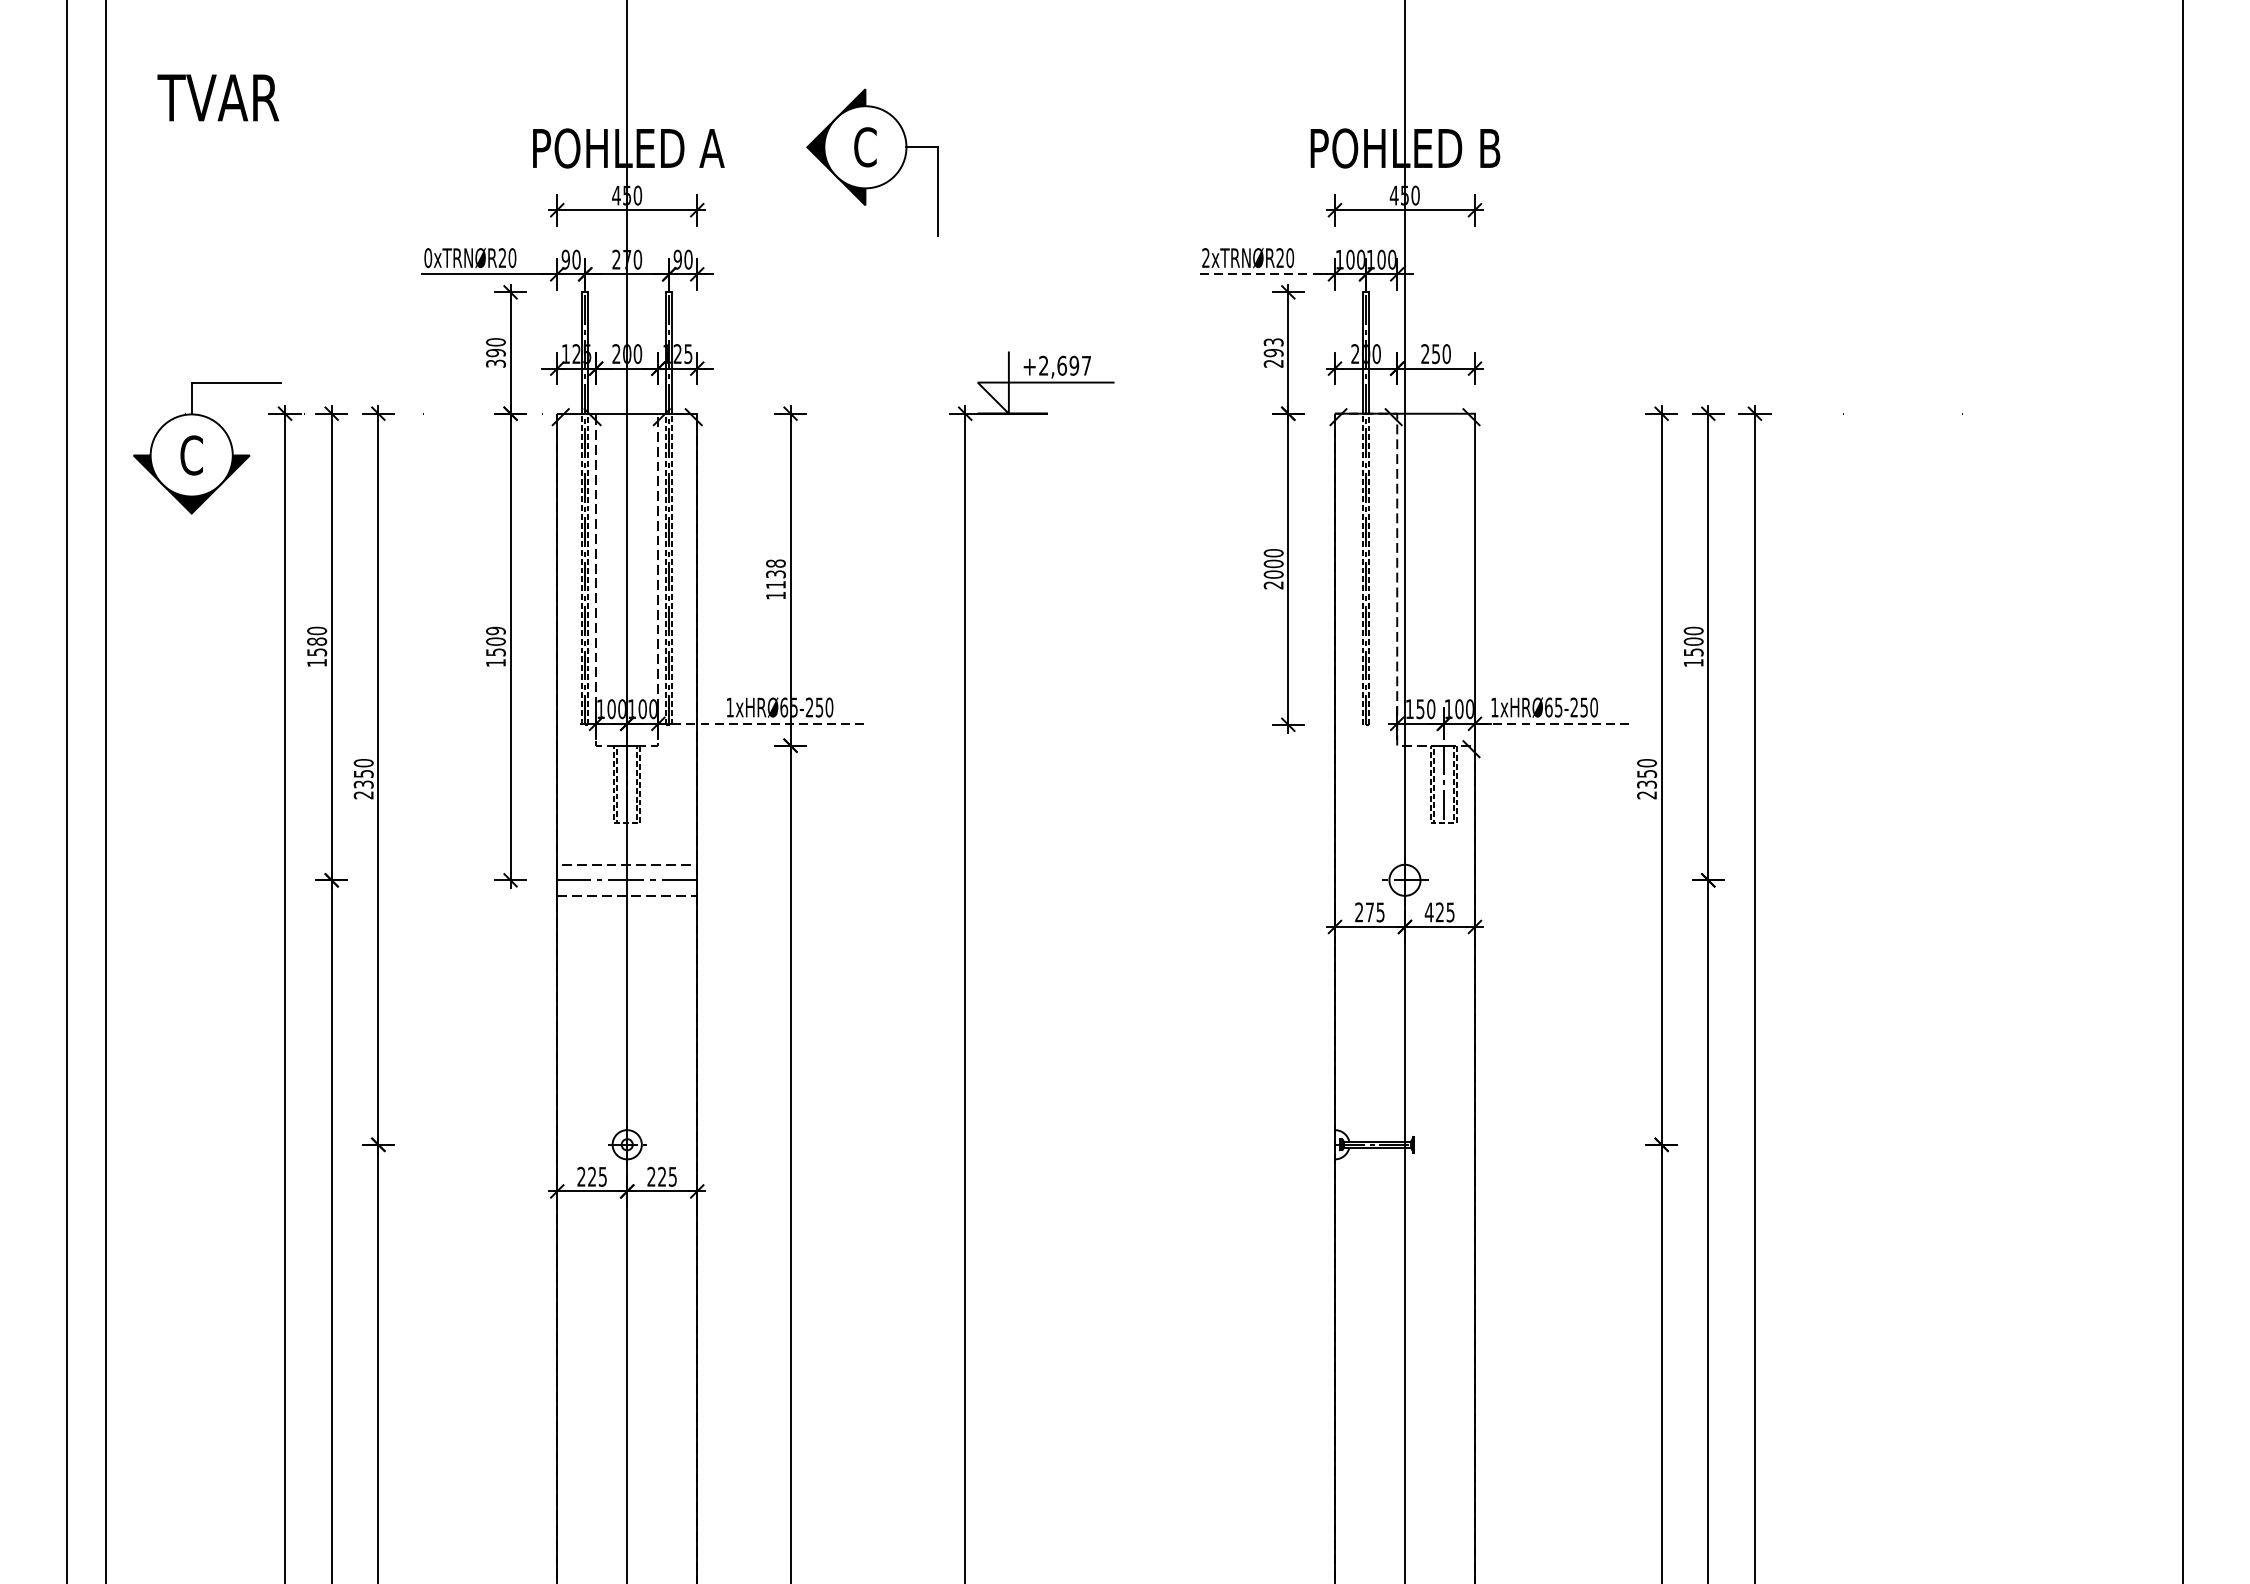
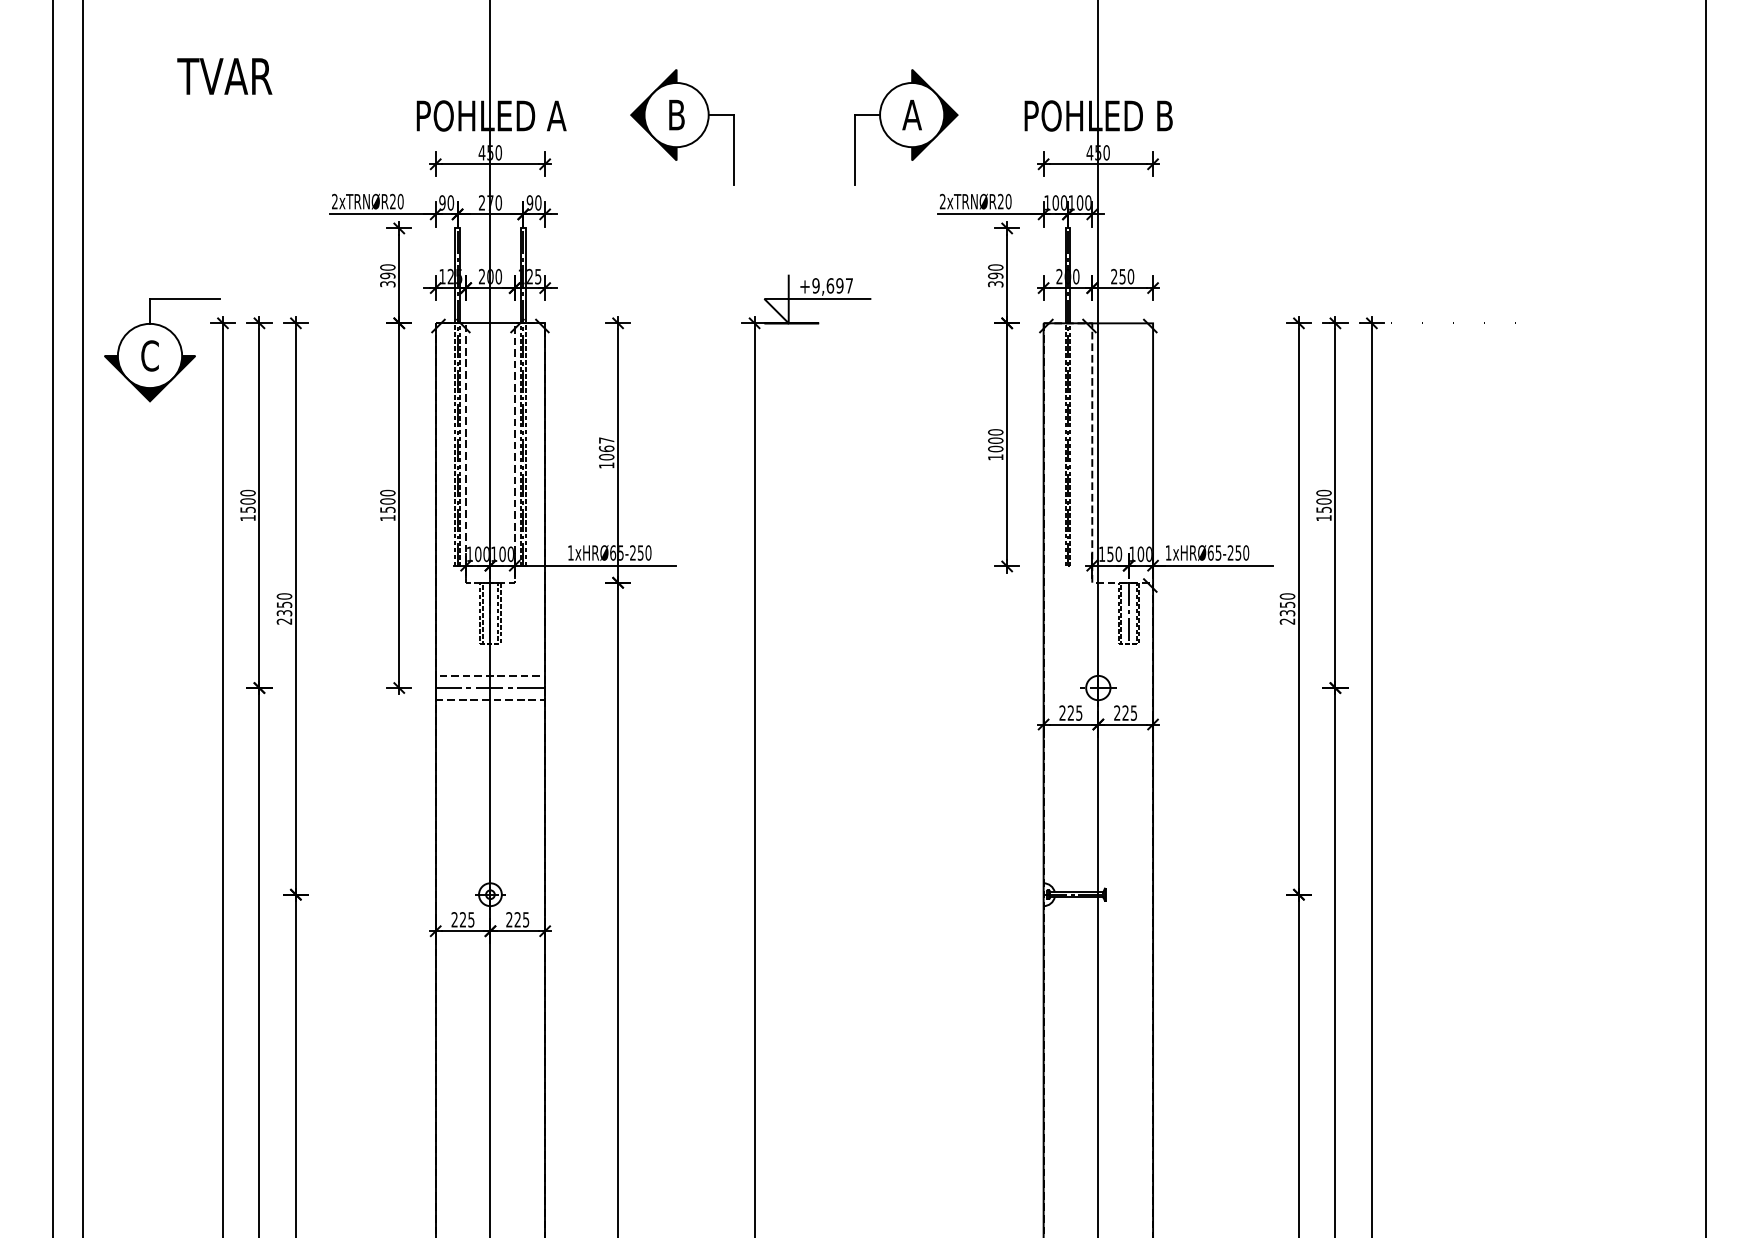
text: (217, 97) -> (224, 76), moved
text: (865, 146) -> (676, 114), C -> B
part: (1159, 163) -> (906, 127), added
text: (427, 257) -> (334, 201), 0xTRNØR20 -> 2xTRNØR20
line: (1267, 274) -> (990, 214), dashed -> solid
text: (1273, 352) -> (995, 275), 293 -> 390
text: (1043, 365) -> (815, 285), +2,697 -> +9,697
text: (775, 573) -> (606, 448), 1138 -> 1067
text: (1273, 585) -> (995, 457), 2000 -> 1000
text: (495, 631) -> (387, 493), 1509 -> 1500
text: (316, 641) -> (247, 501), 1580 -> 1500
line: (760, 723) -> (594, 565), dashed -> solid
line: (1551, 723) -> (1212, 565), dashed -> solid
text: (1369, 911) -> (1070, 712), 275 -> 225
text: (1428, 911) -> (1116, 712), 425 -> 225

